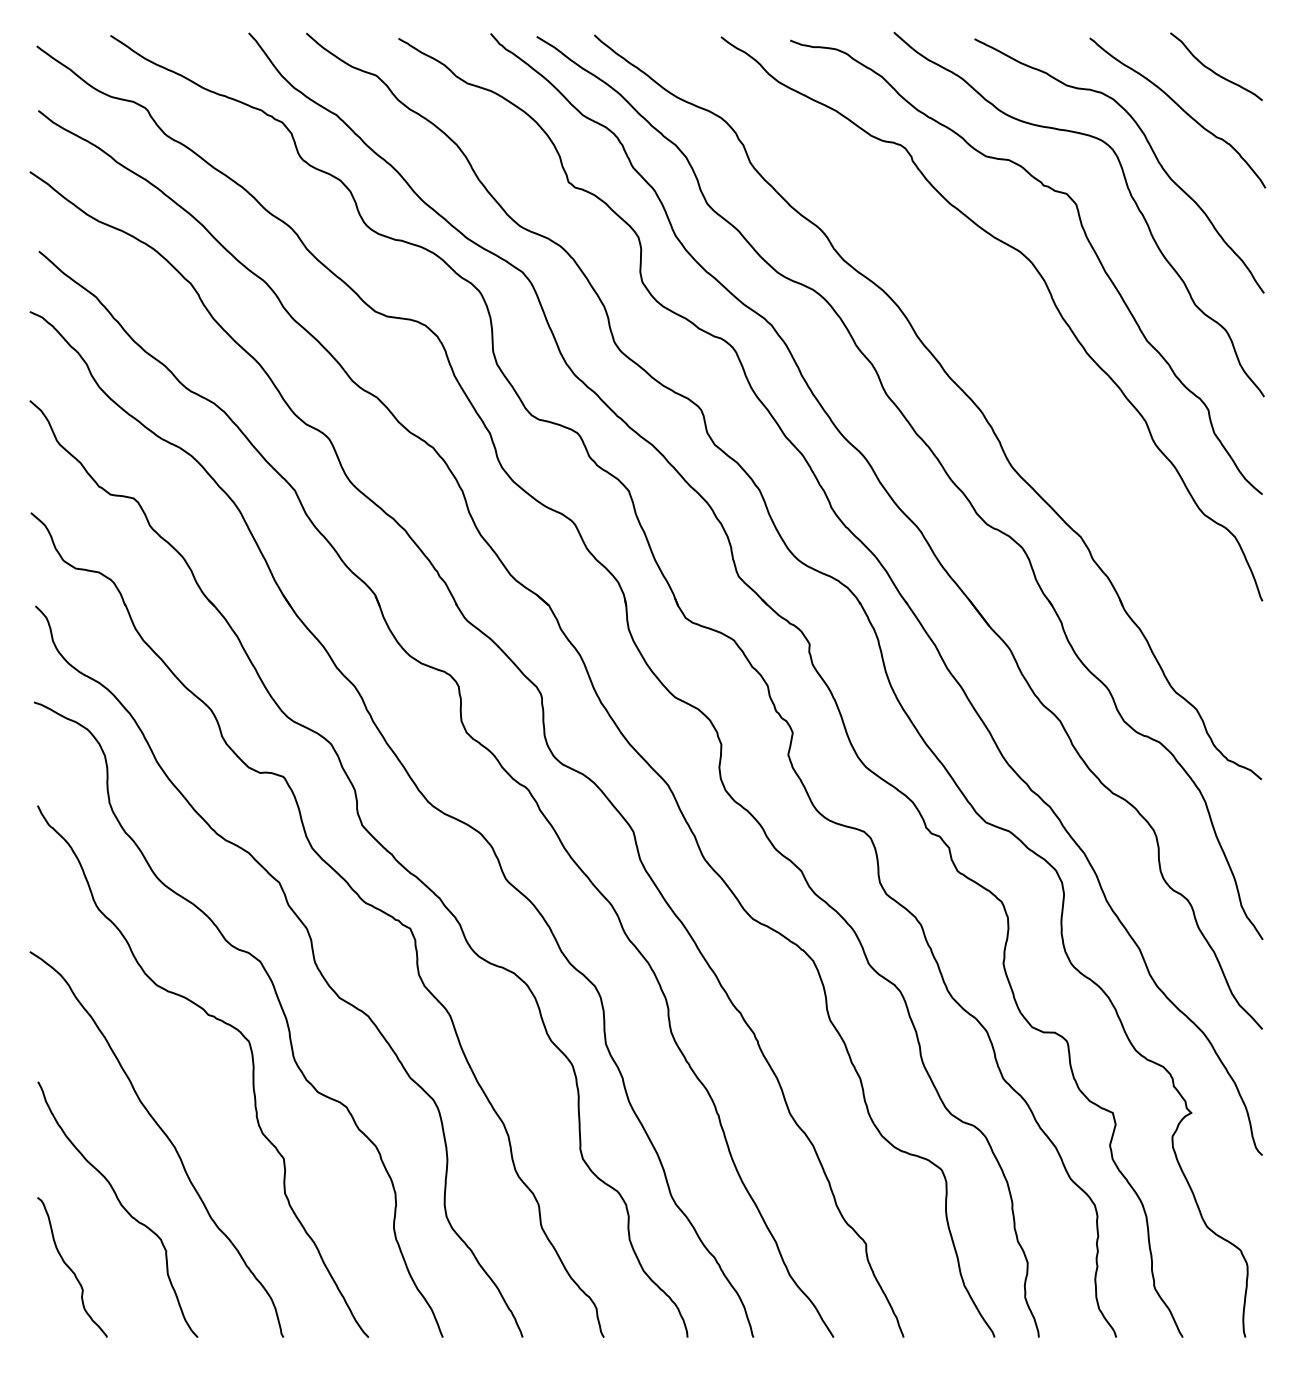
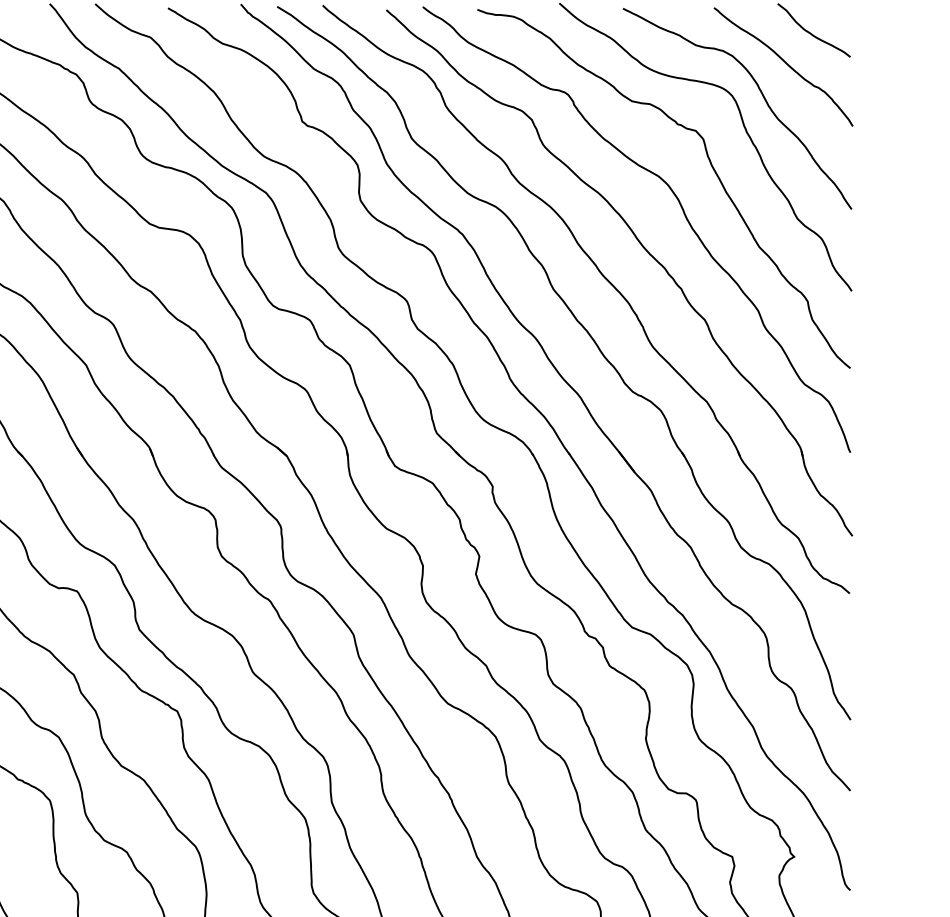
part: (1000, 342) -> (643, 248), added

